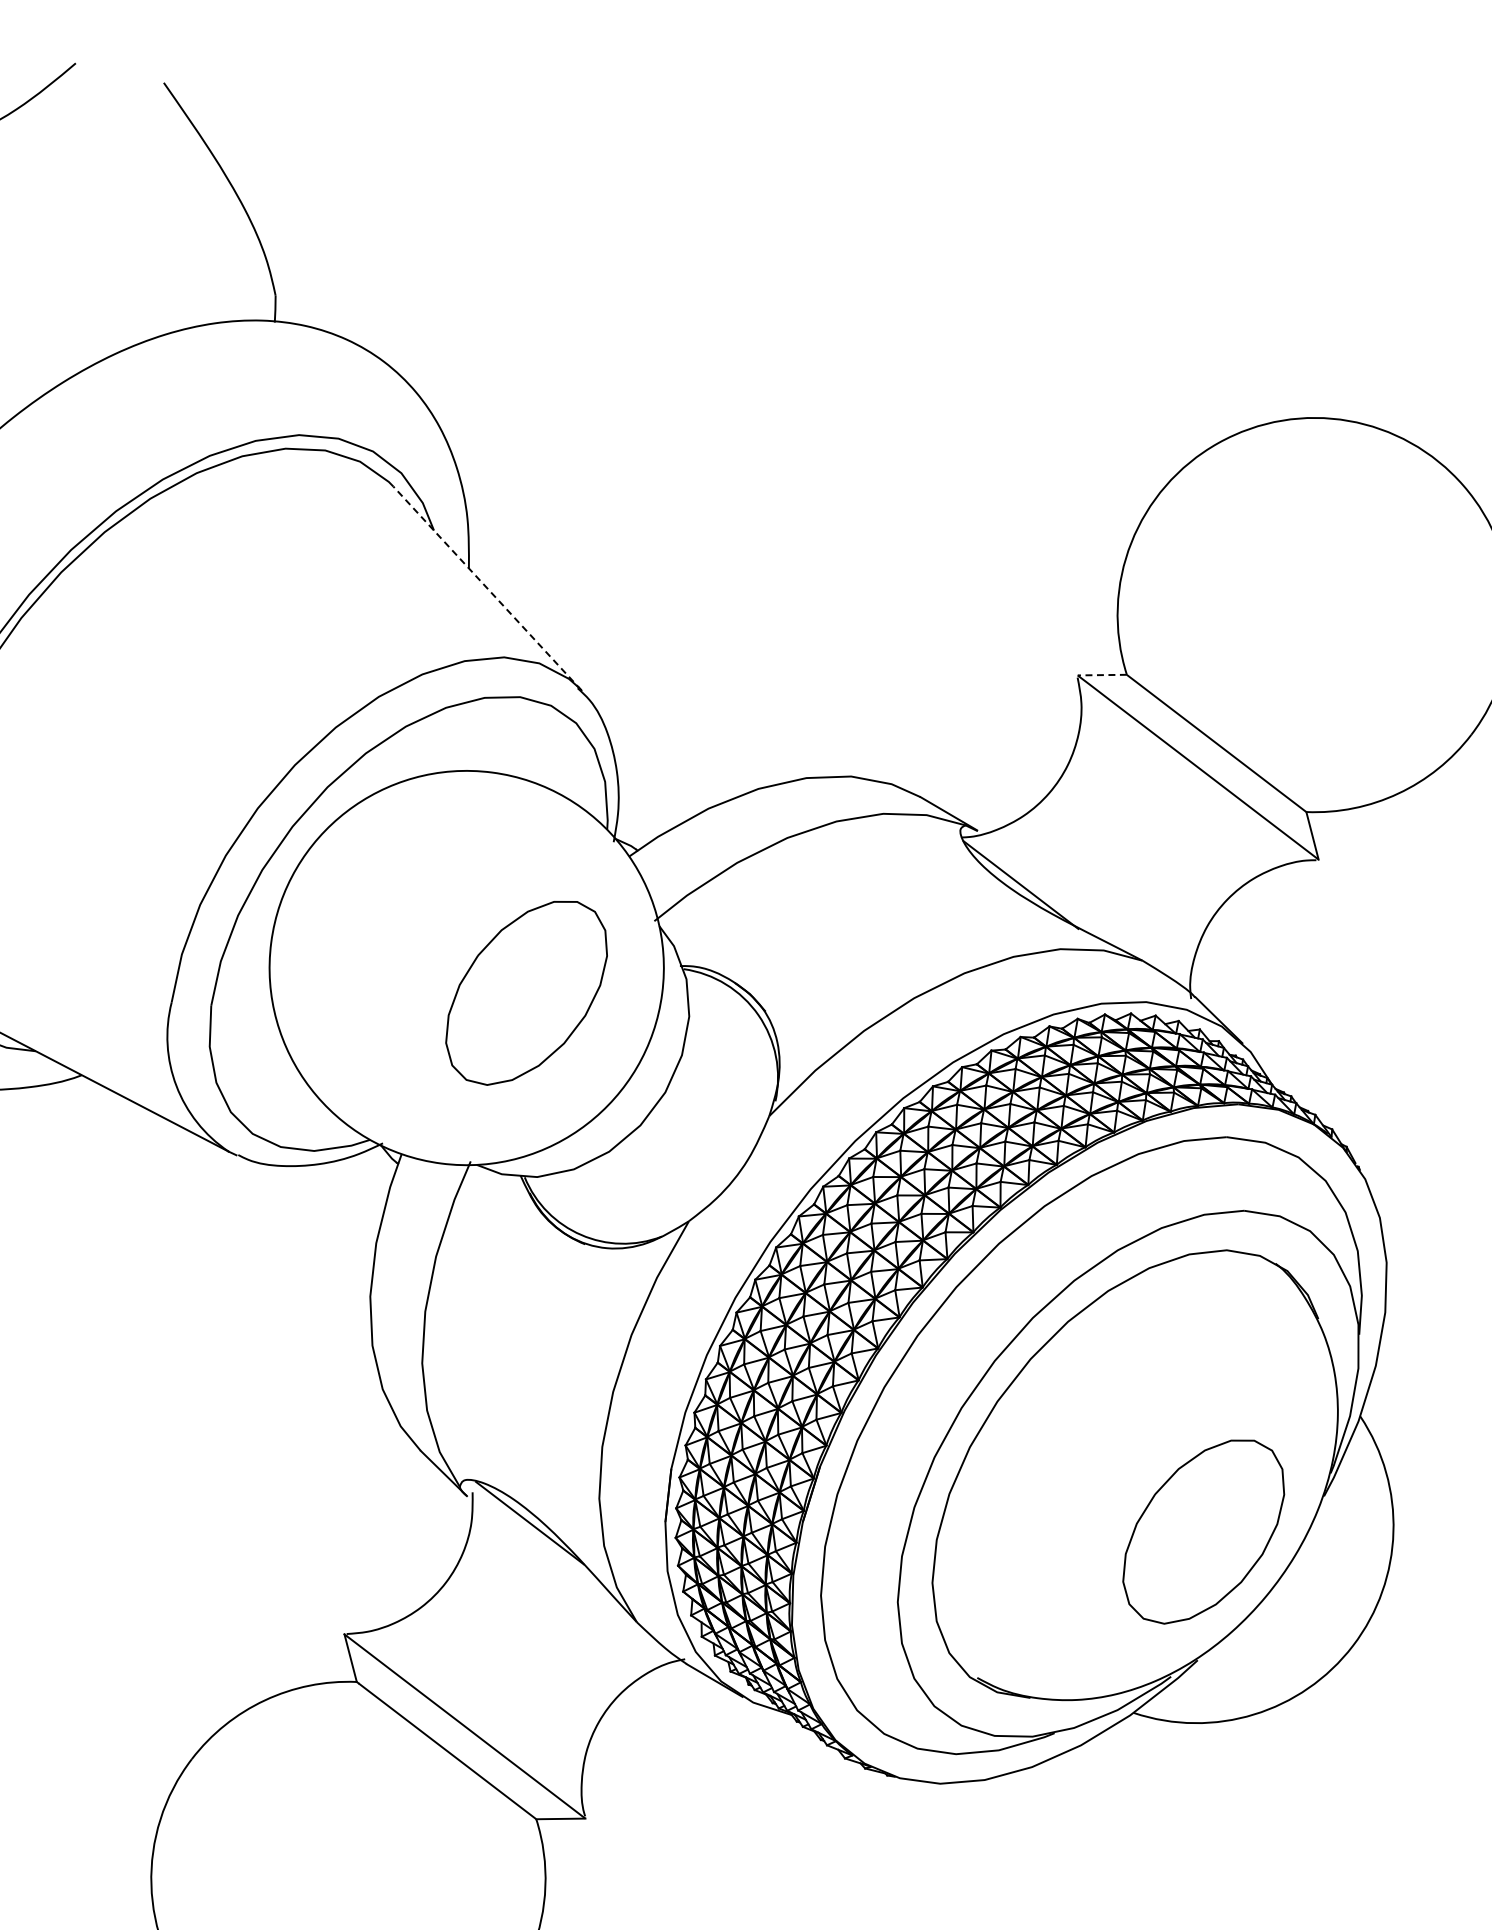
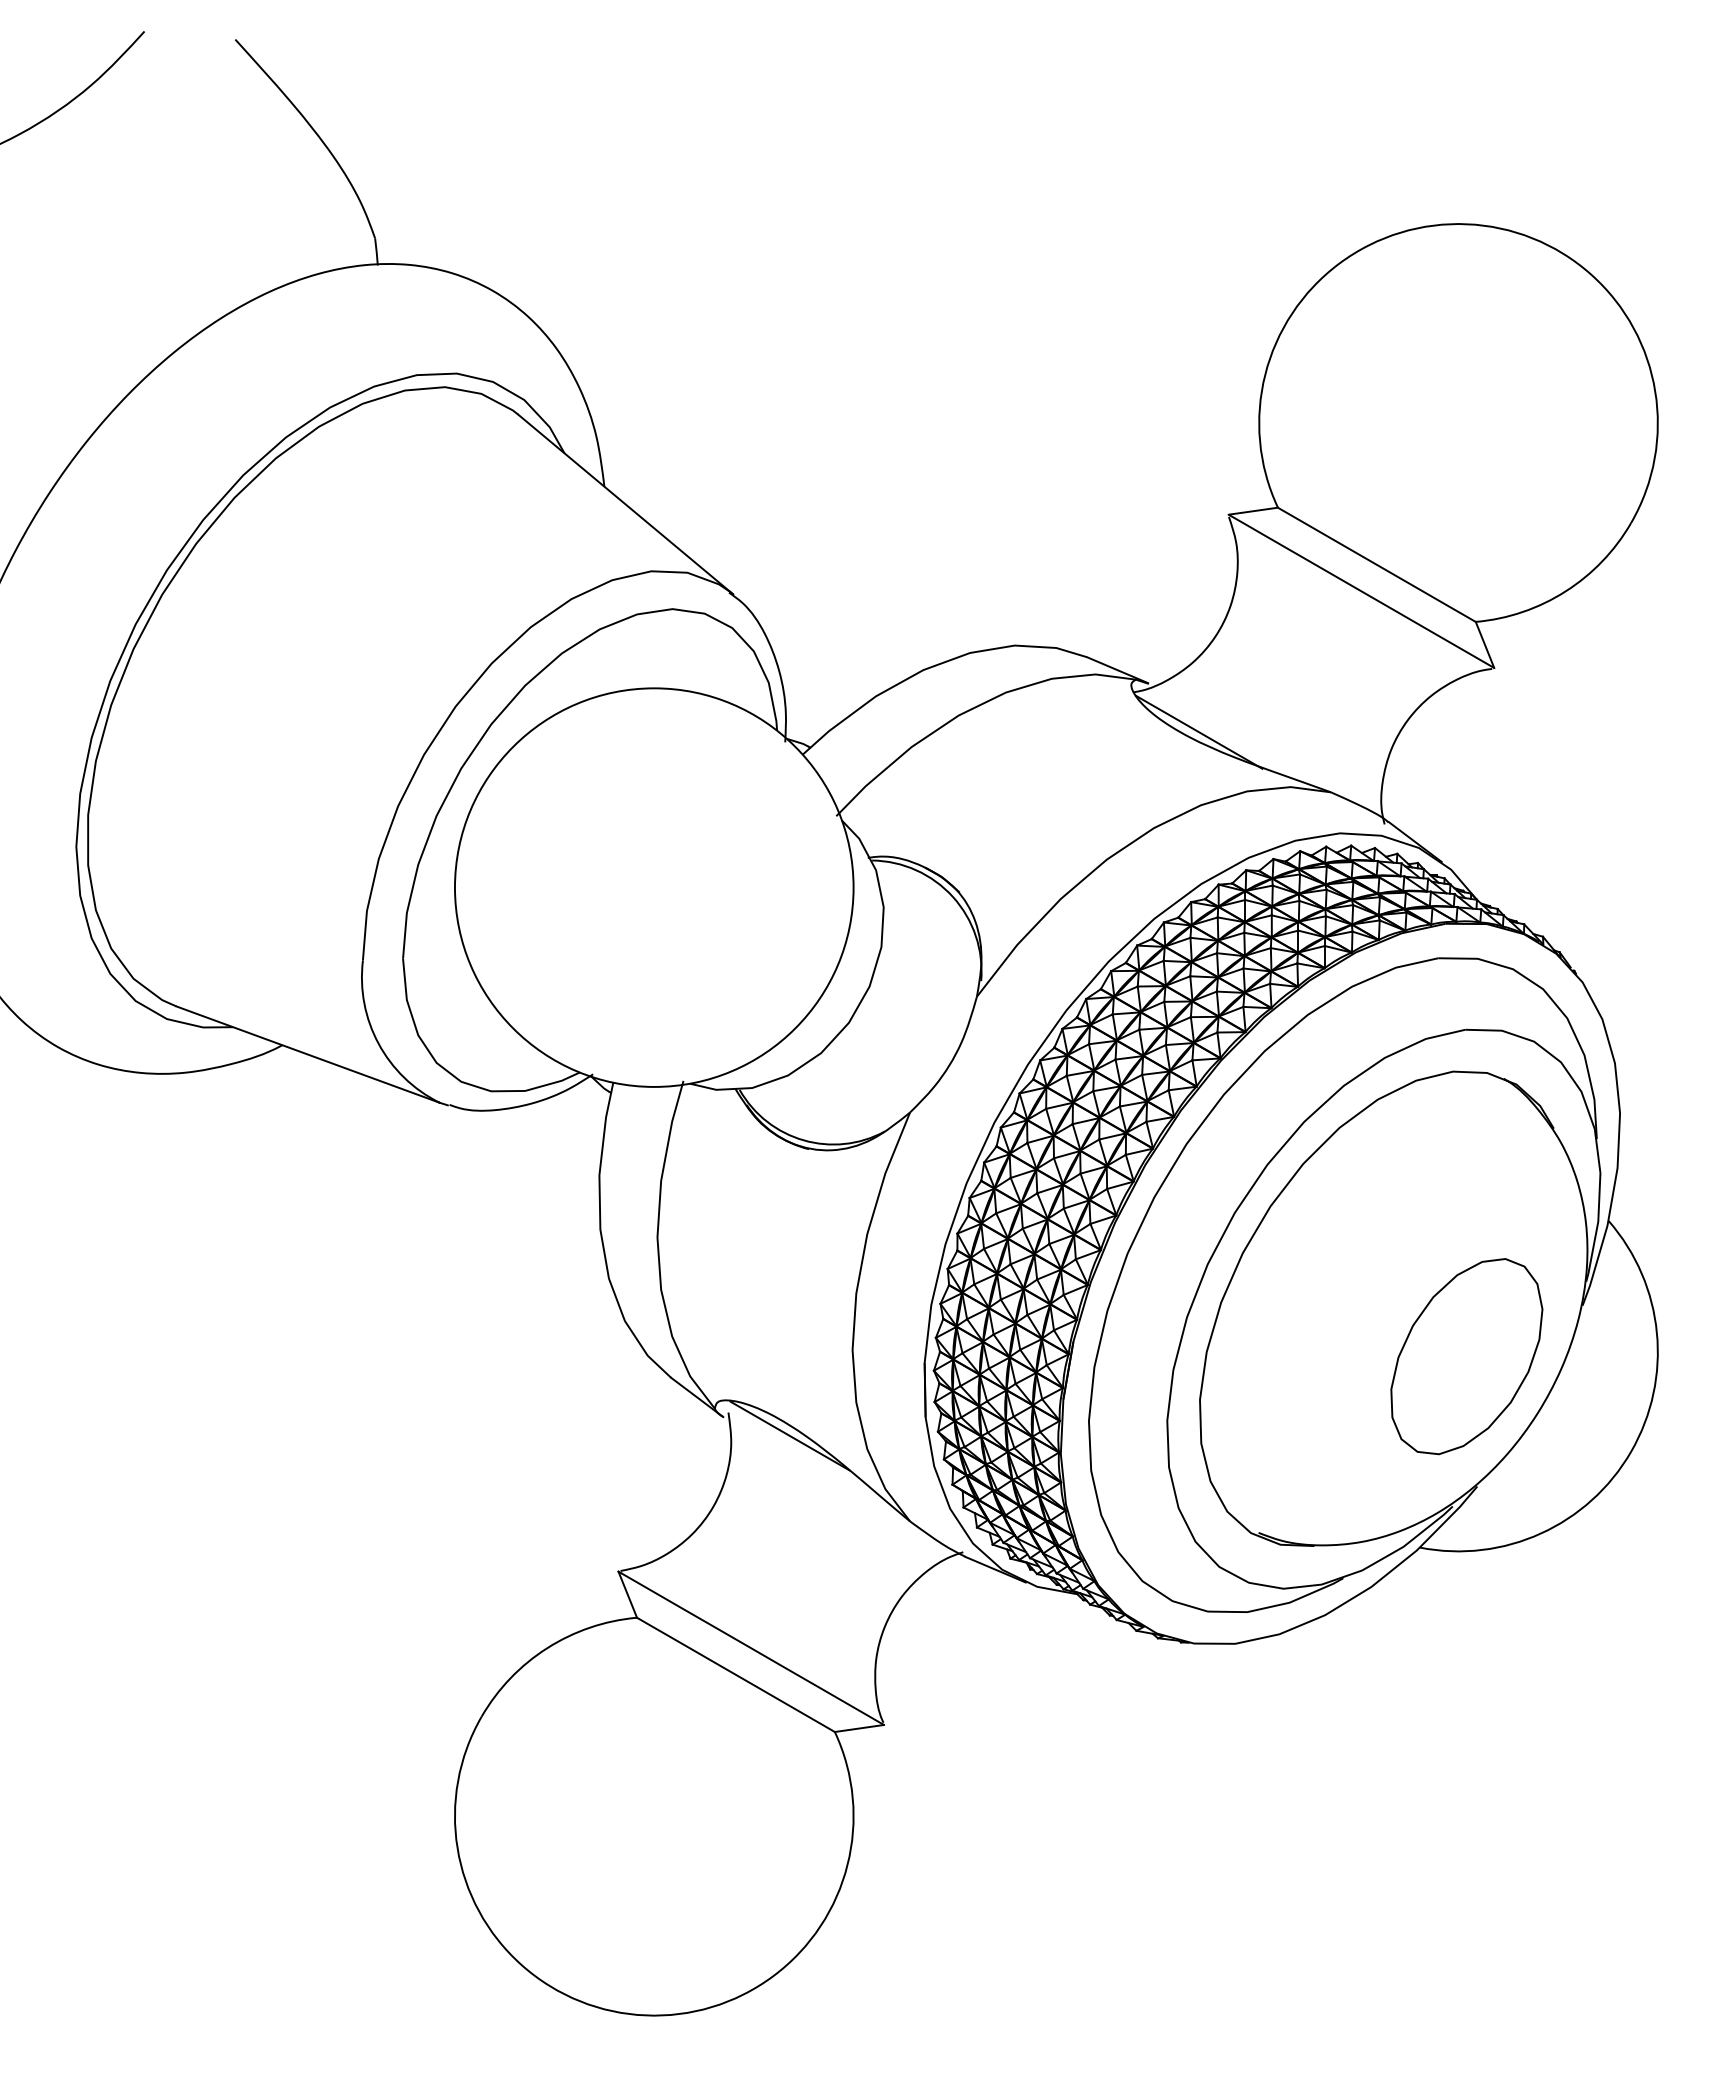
line: (487, 588) -> (625, 504), dashed -> solid
line: (1102, 675) -> (1253, 511), dashed -> solid
part: (526, 992) -> (717, 904), removed

